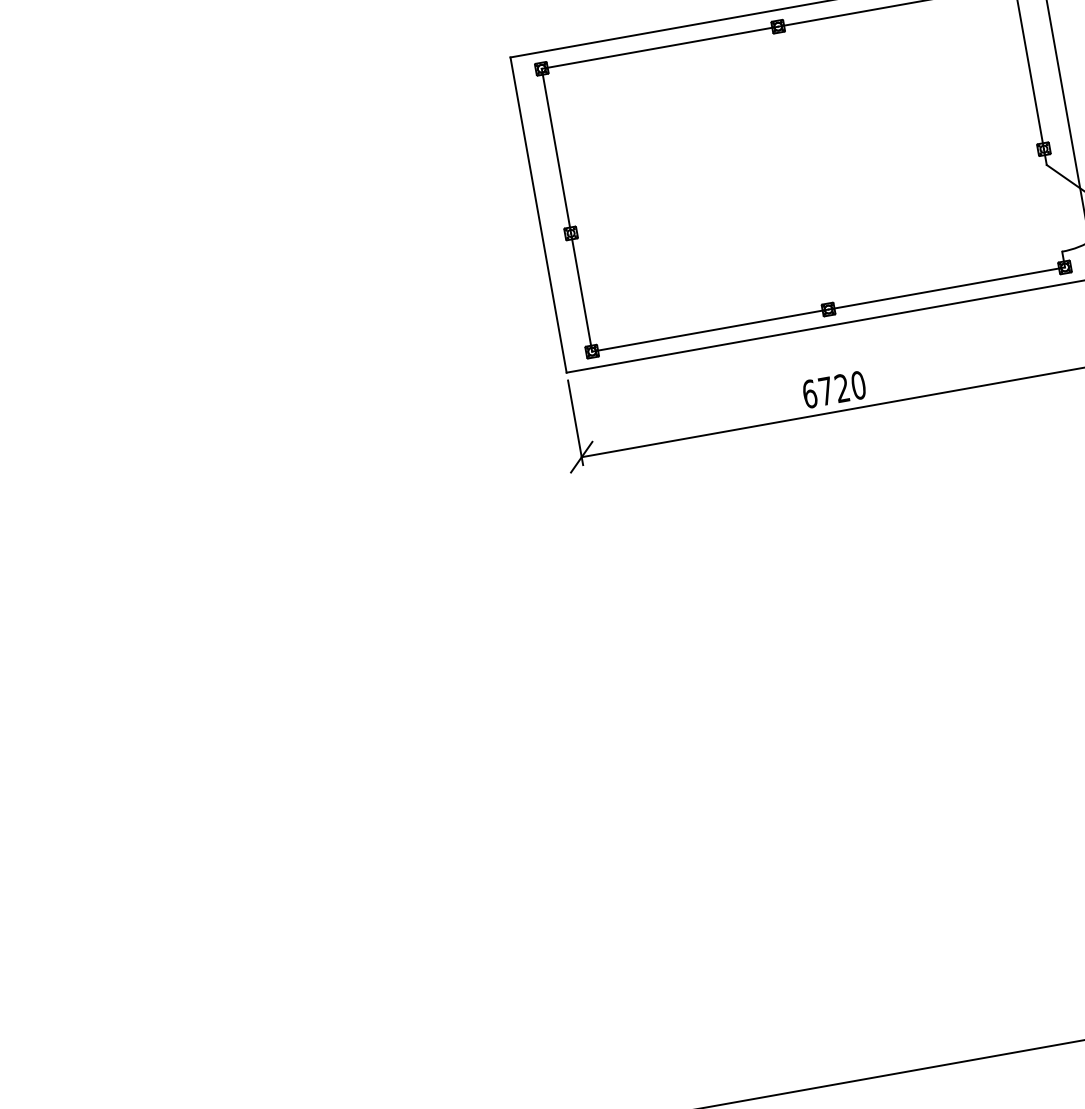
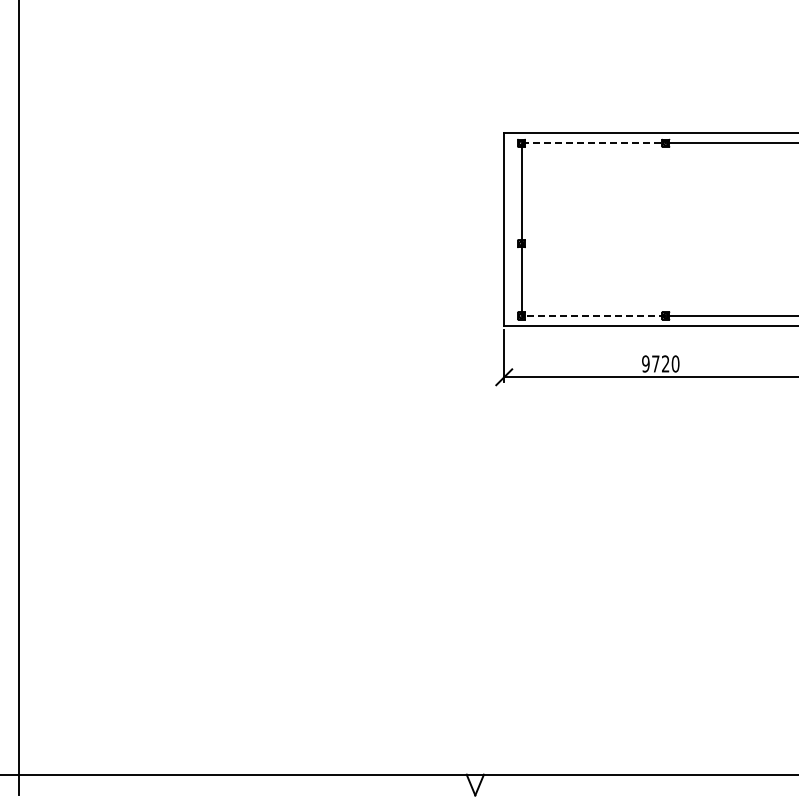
line: (661, 47) -> (594, 143), solid -> dashed
line: (709, 329) -> (593, 315), solid -> dashed
text: (809, 393) -> (645, 363), 6720 -> 9720

